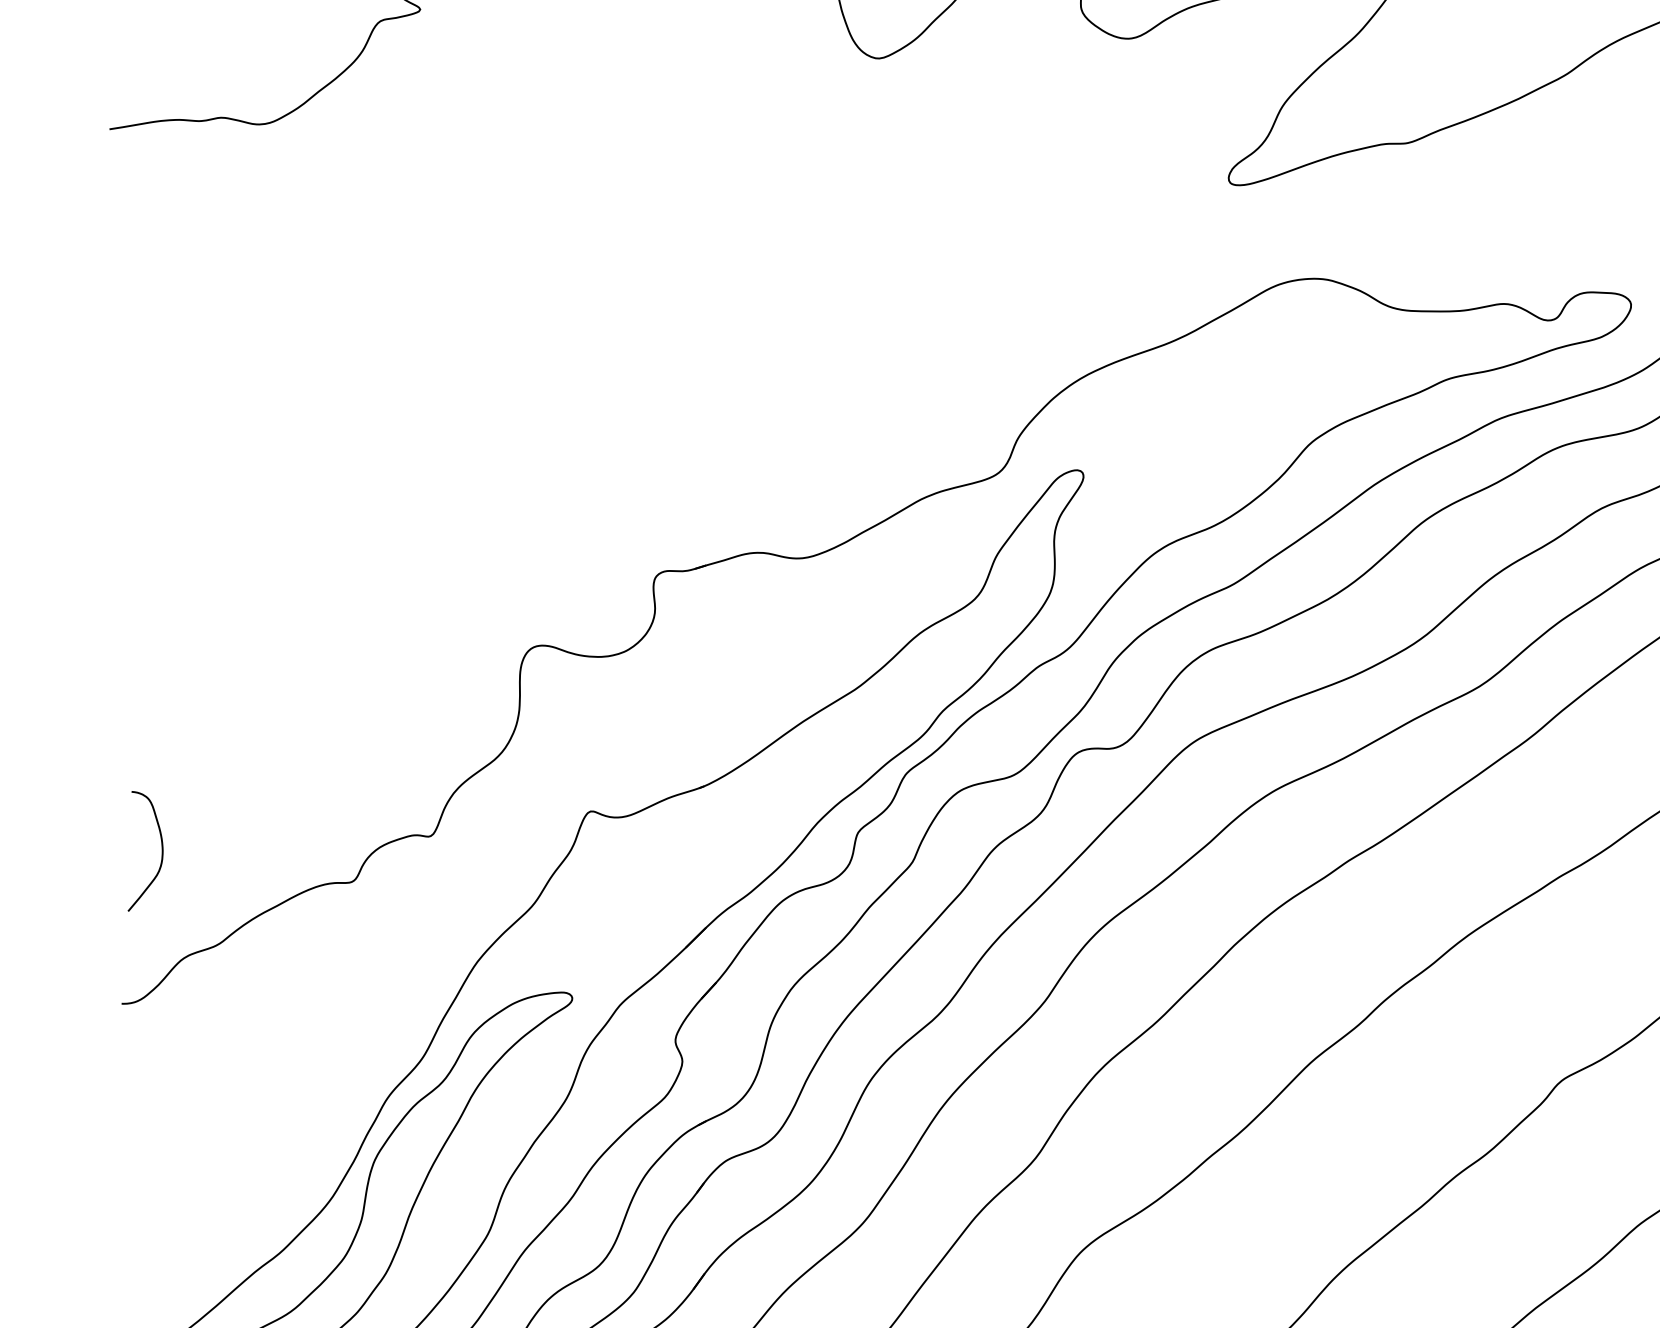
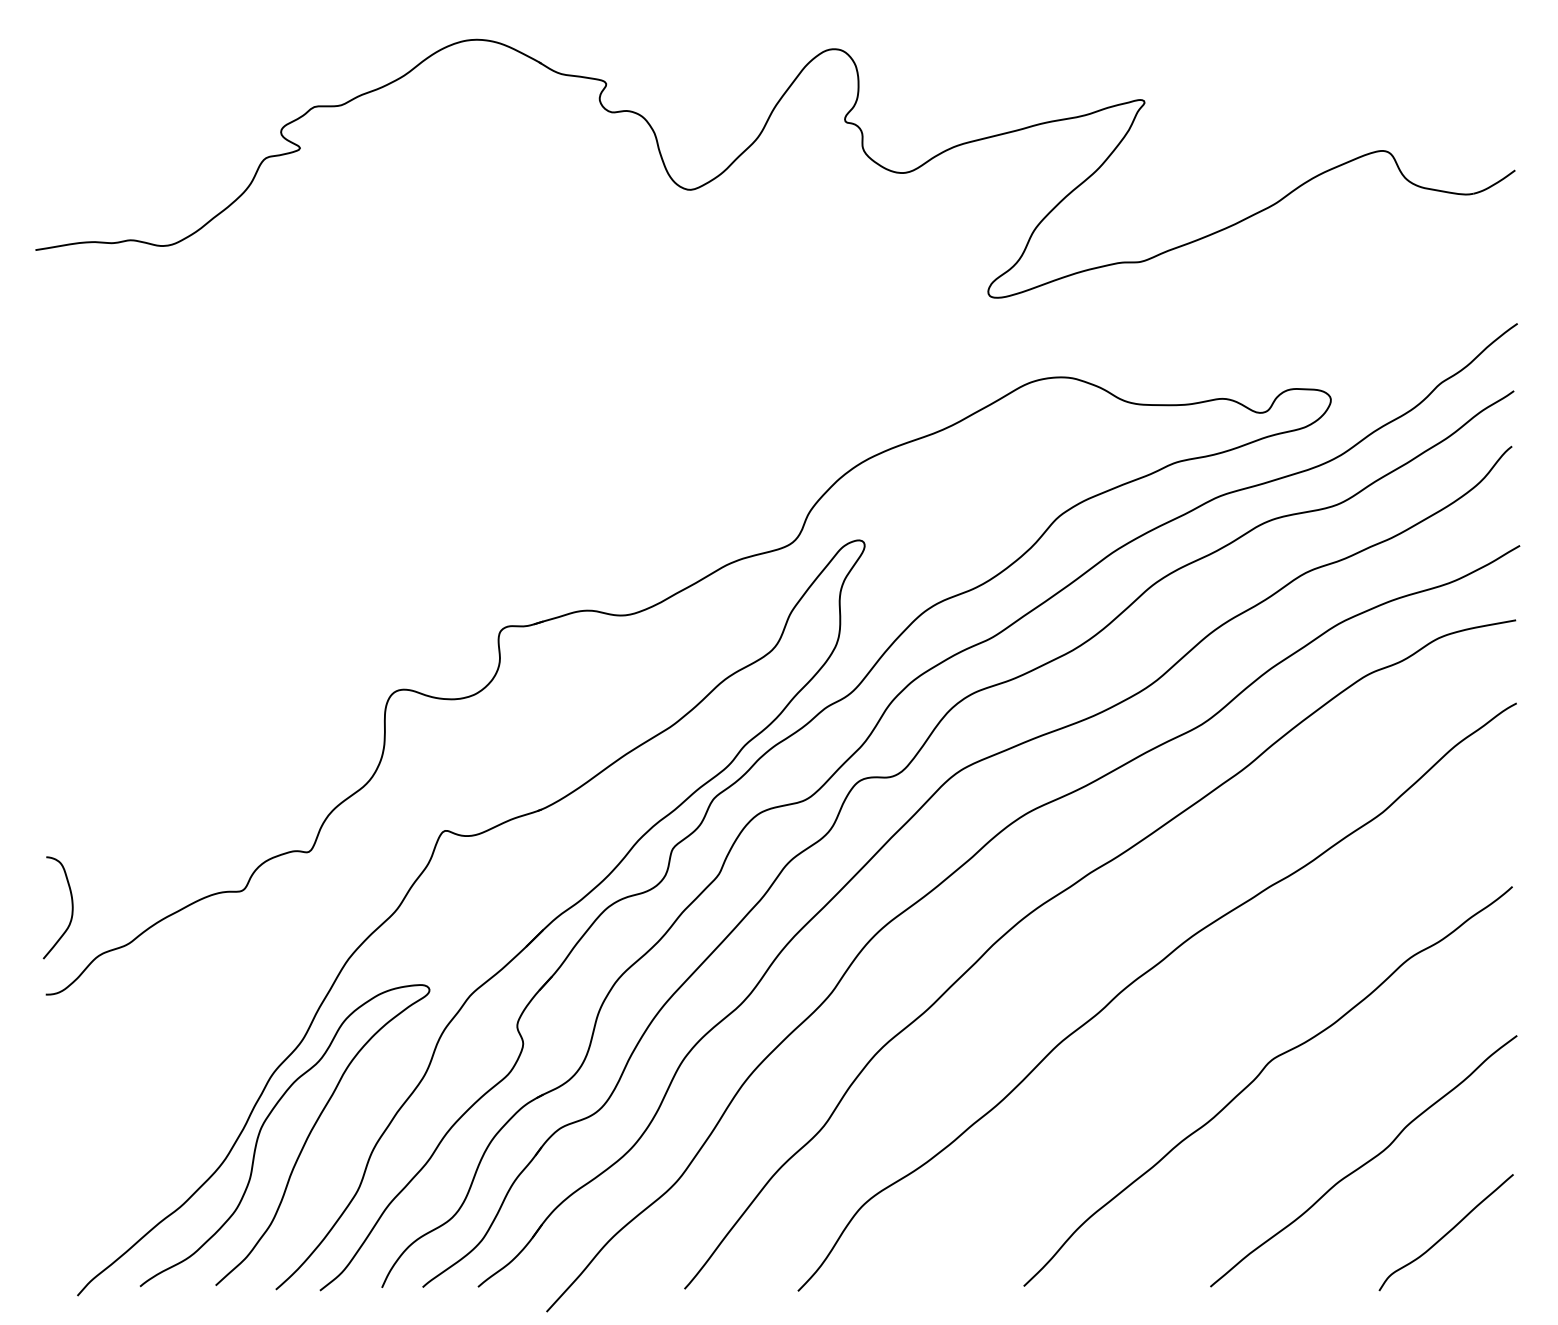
curve: (161, 850) -> (71, 907), moved

